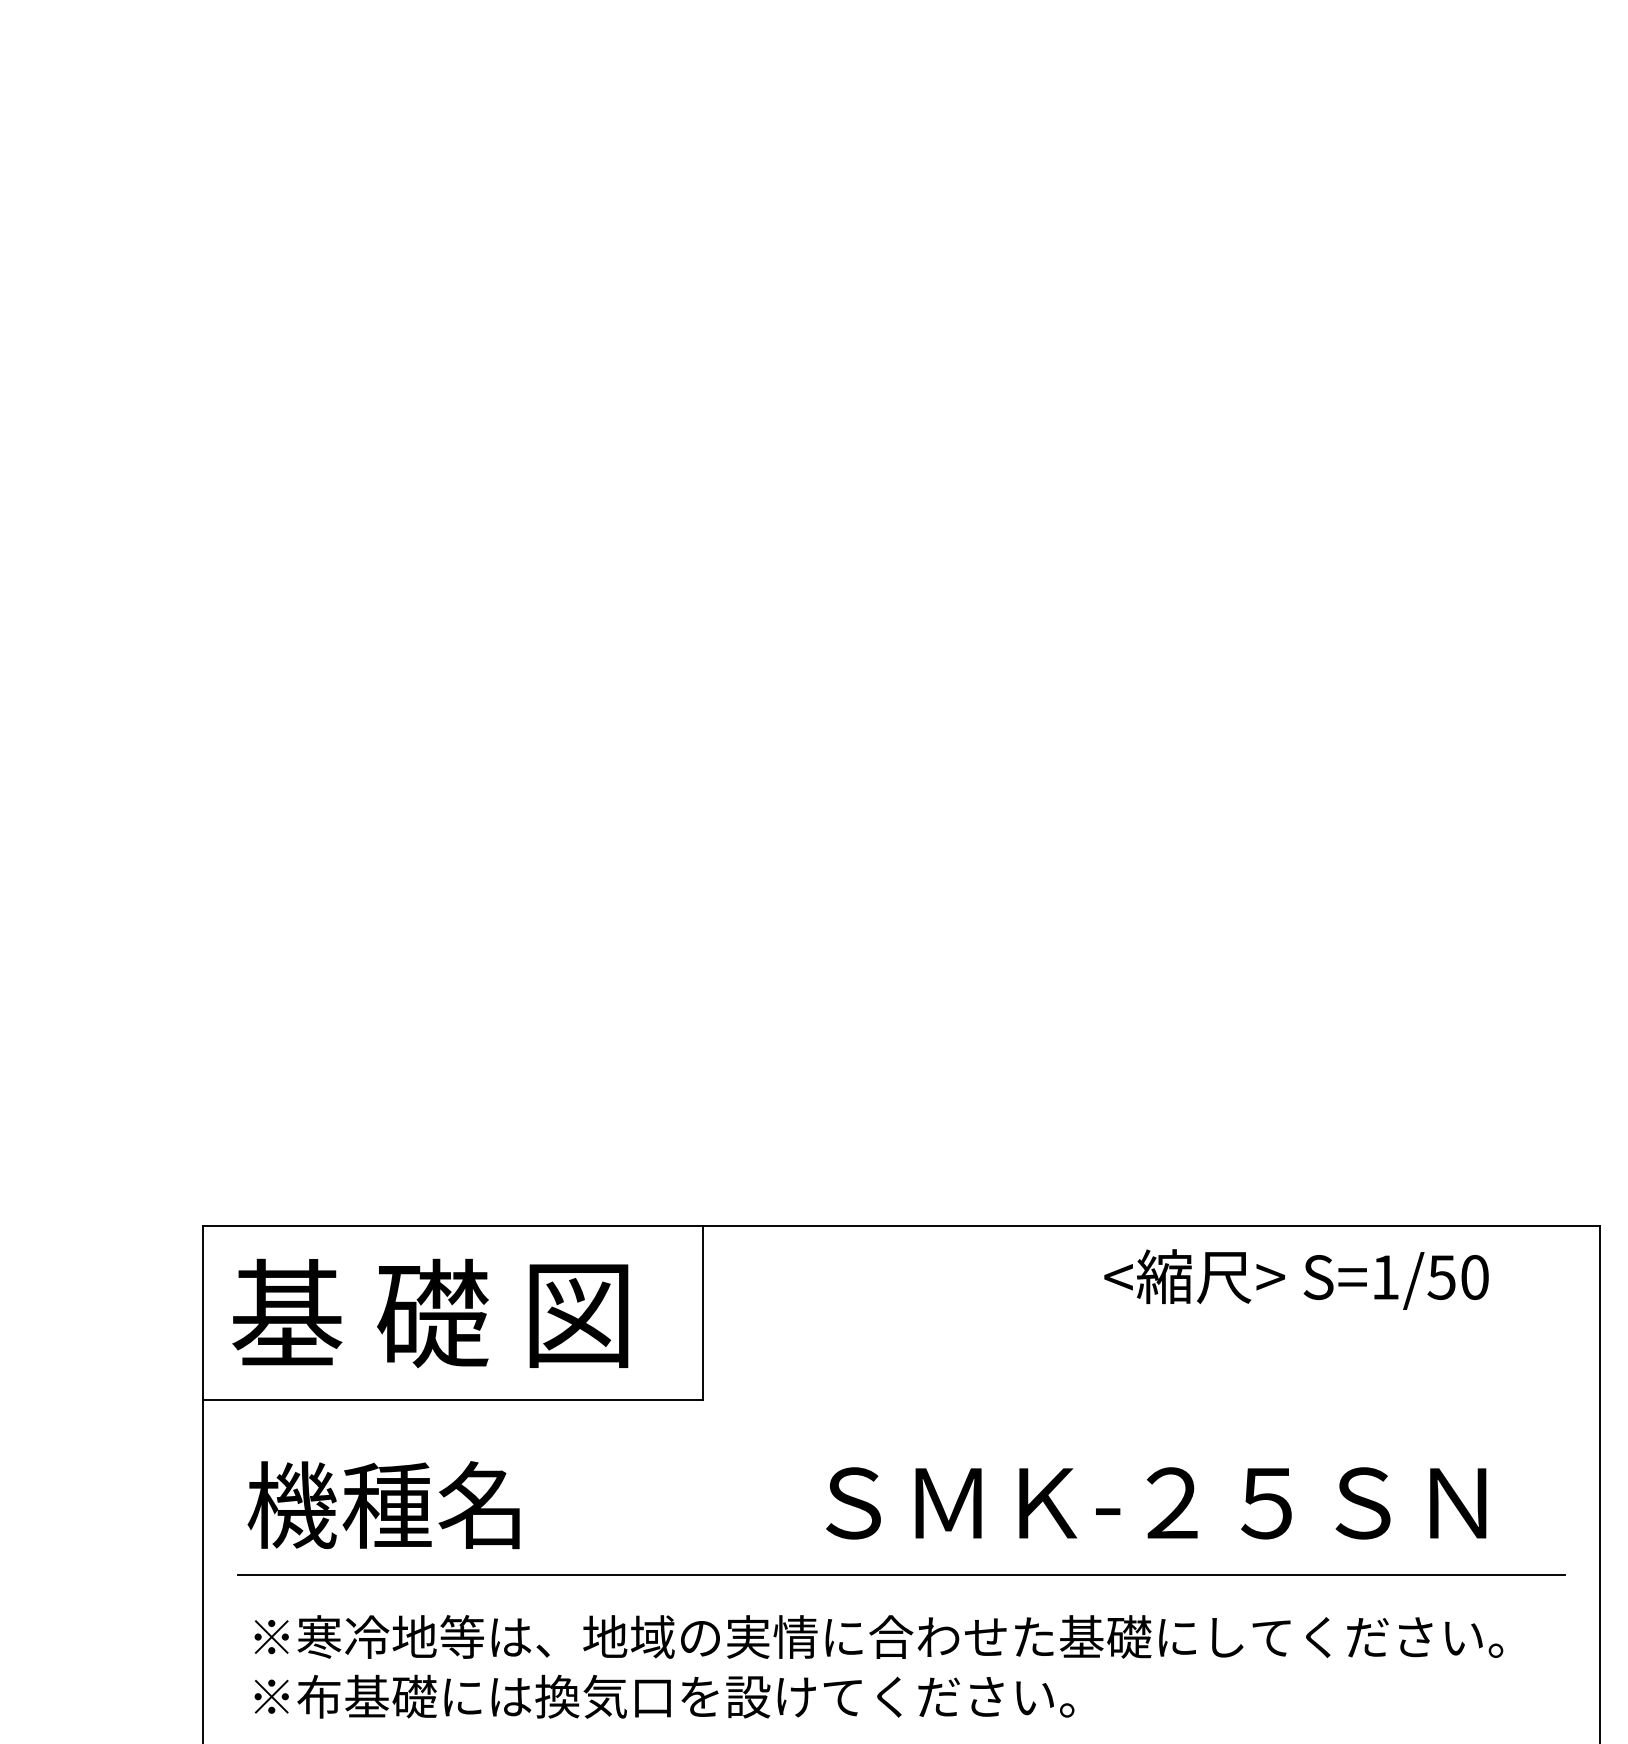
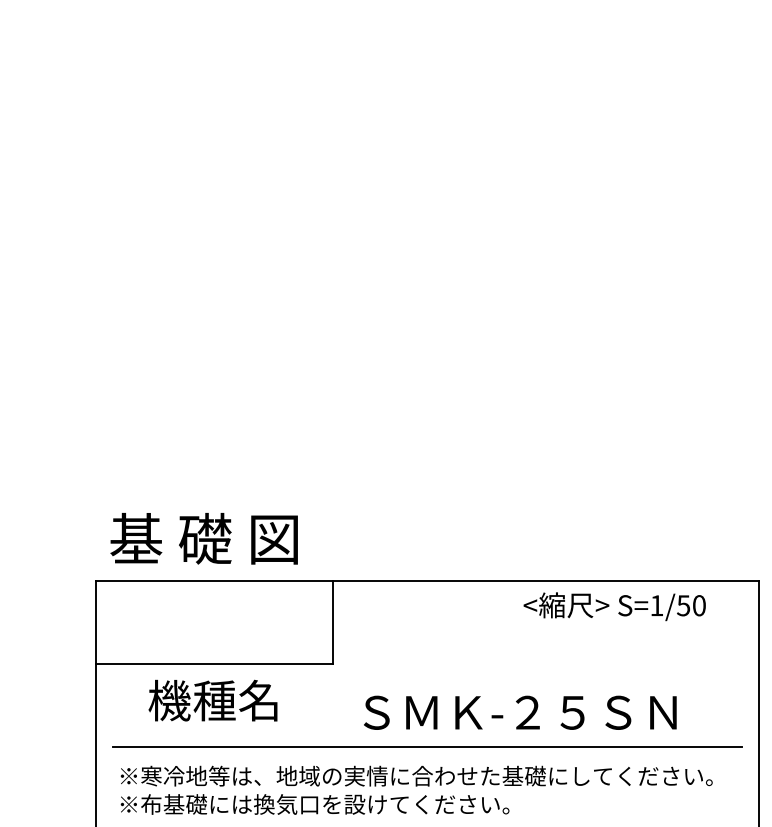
text: (429, 1312) -> (203, 538), moved
text: (1156, 1502) -> (520, 712), moved
text: (382, 1504) -> (212, 700), moved

